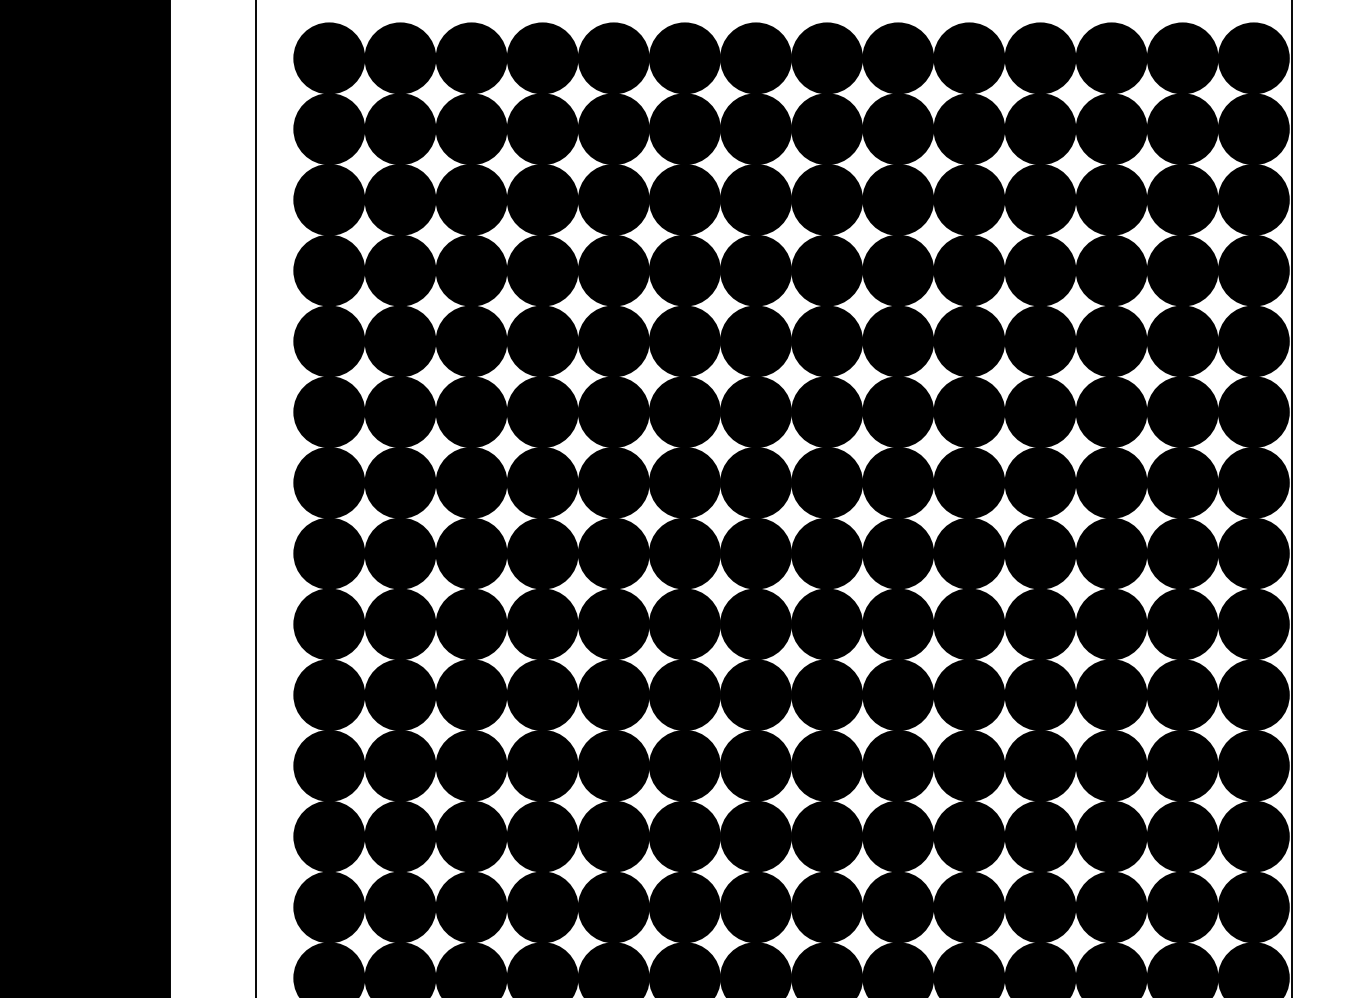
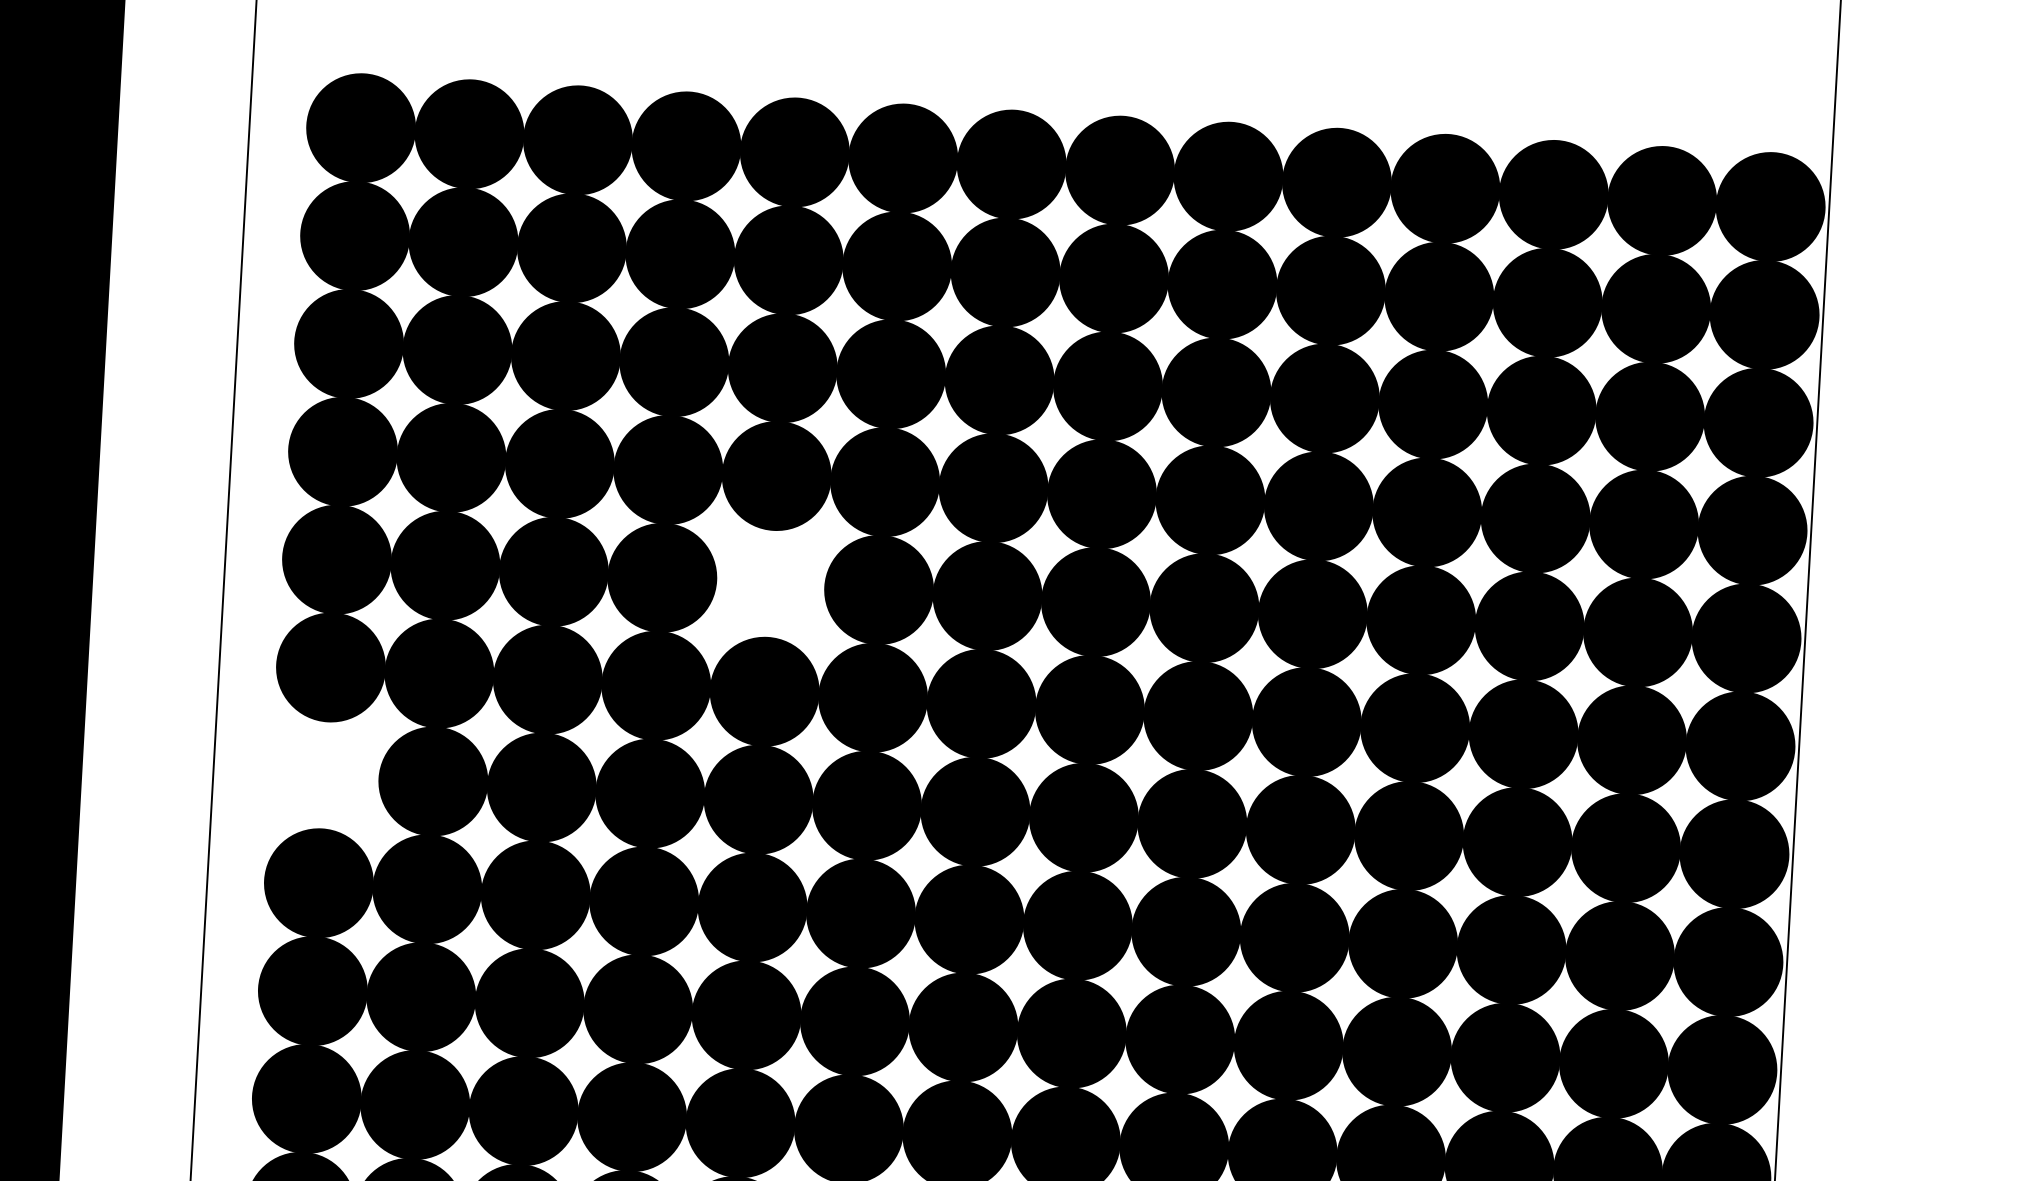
fill: (613, 341) -> (770, 584), removed
fill: (329, 482) -> (325, 774), removed

